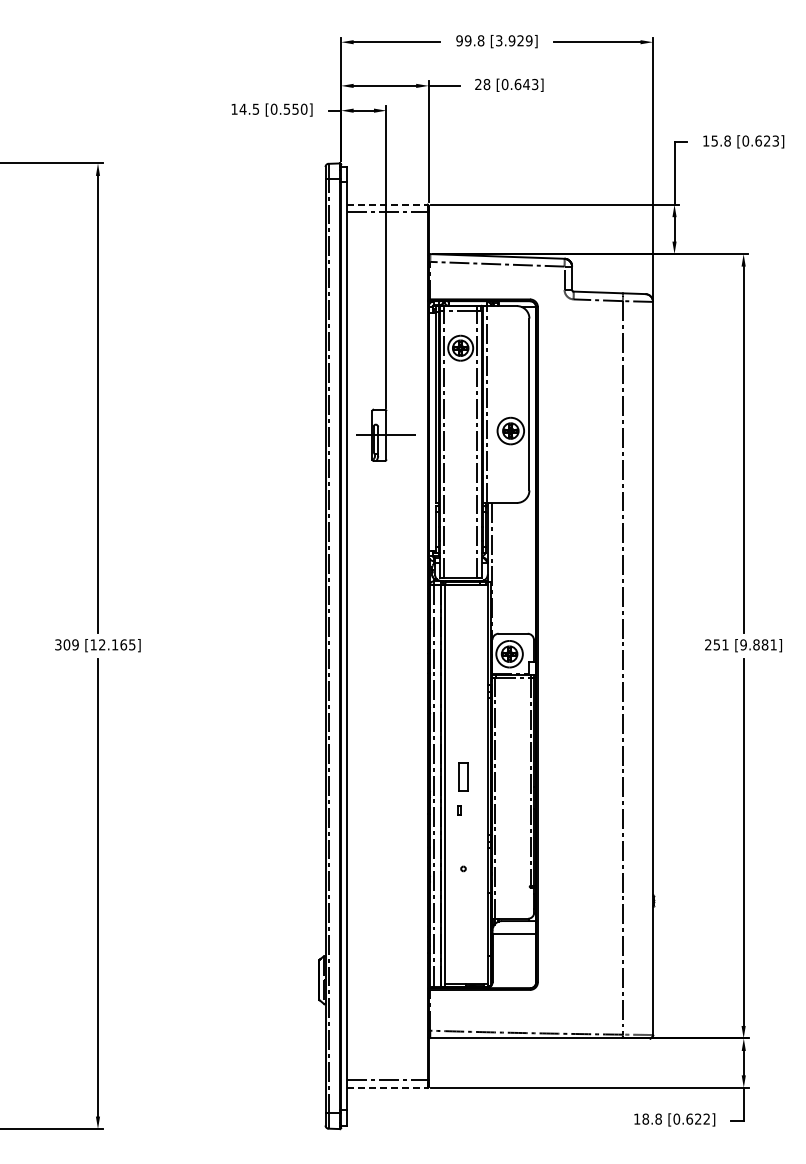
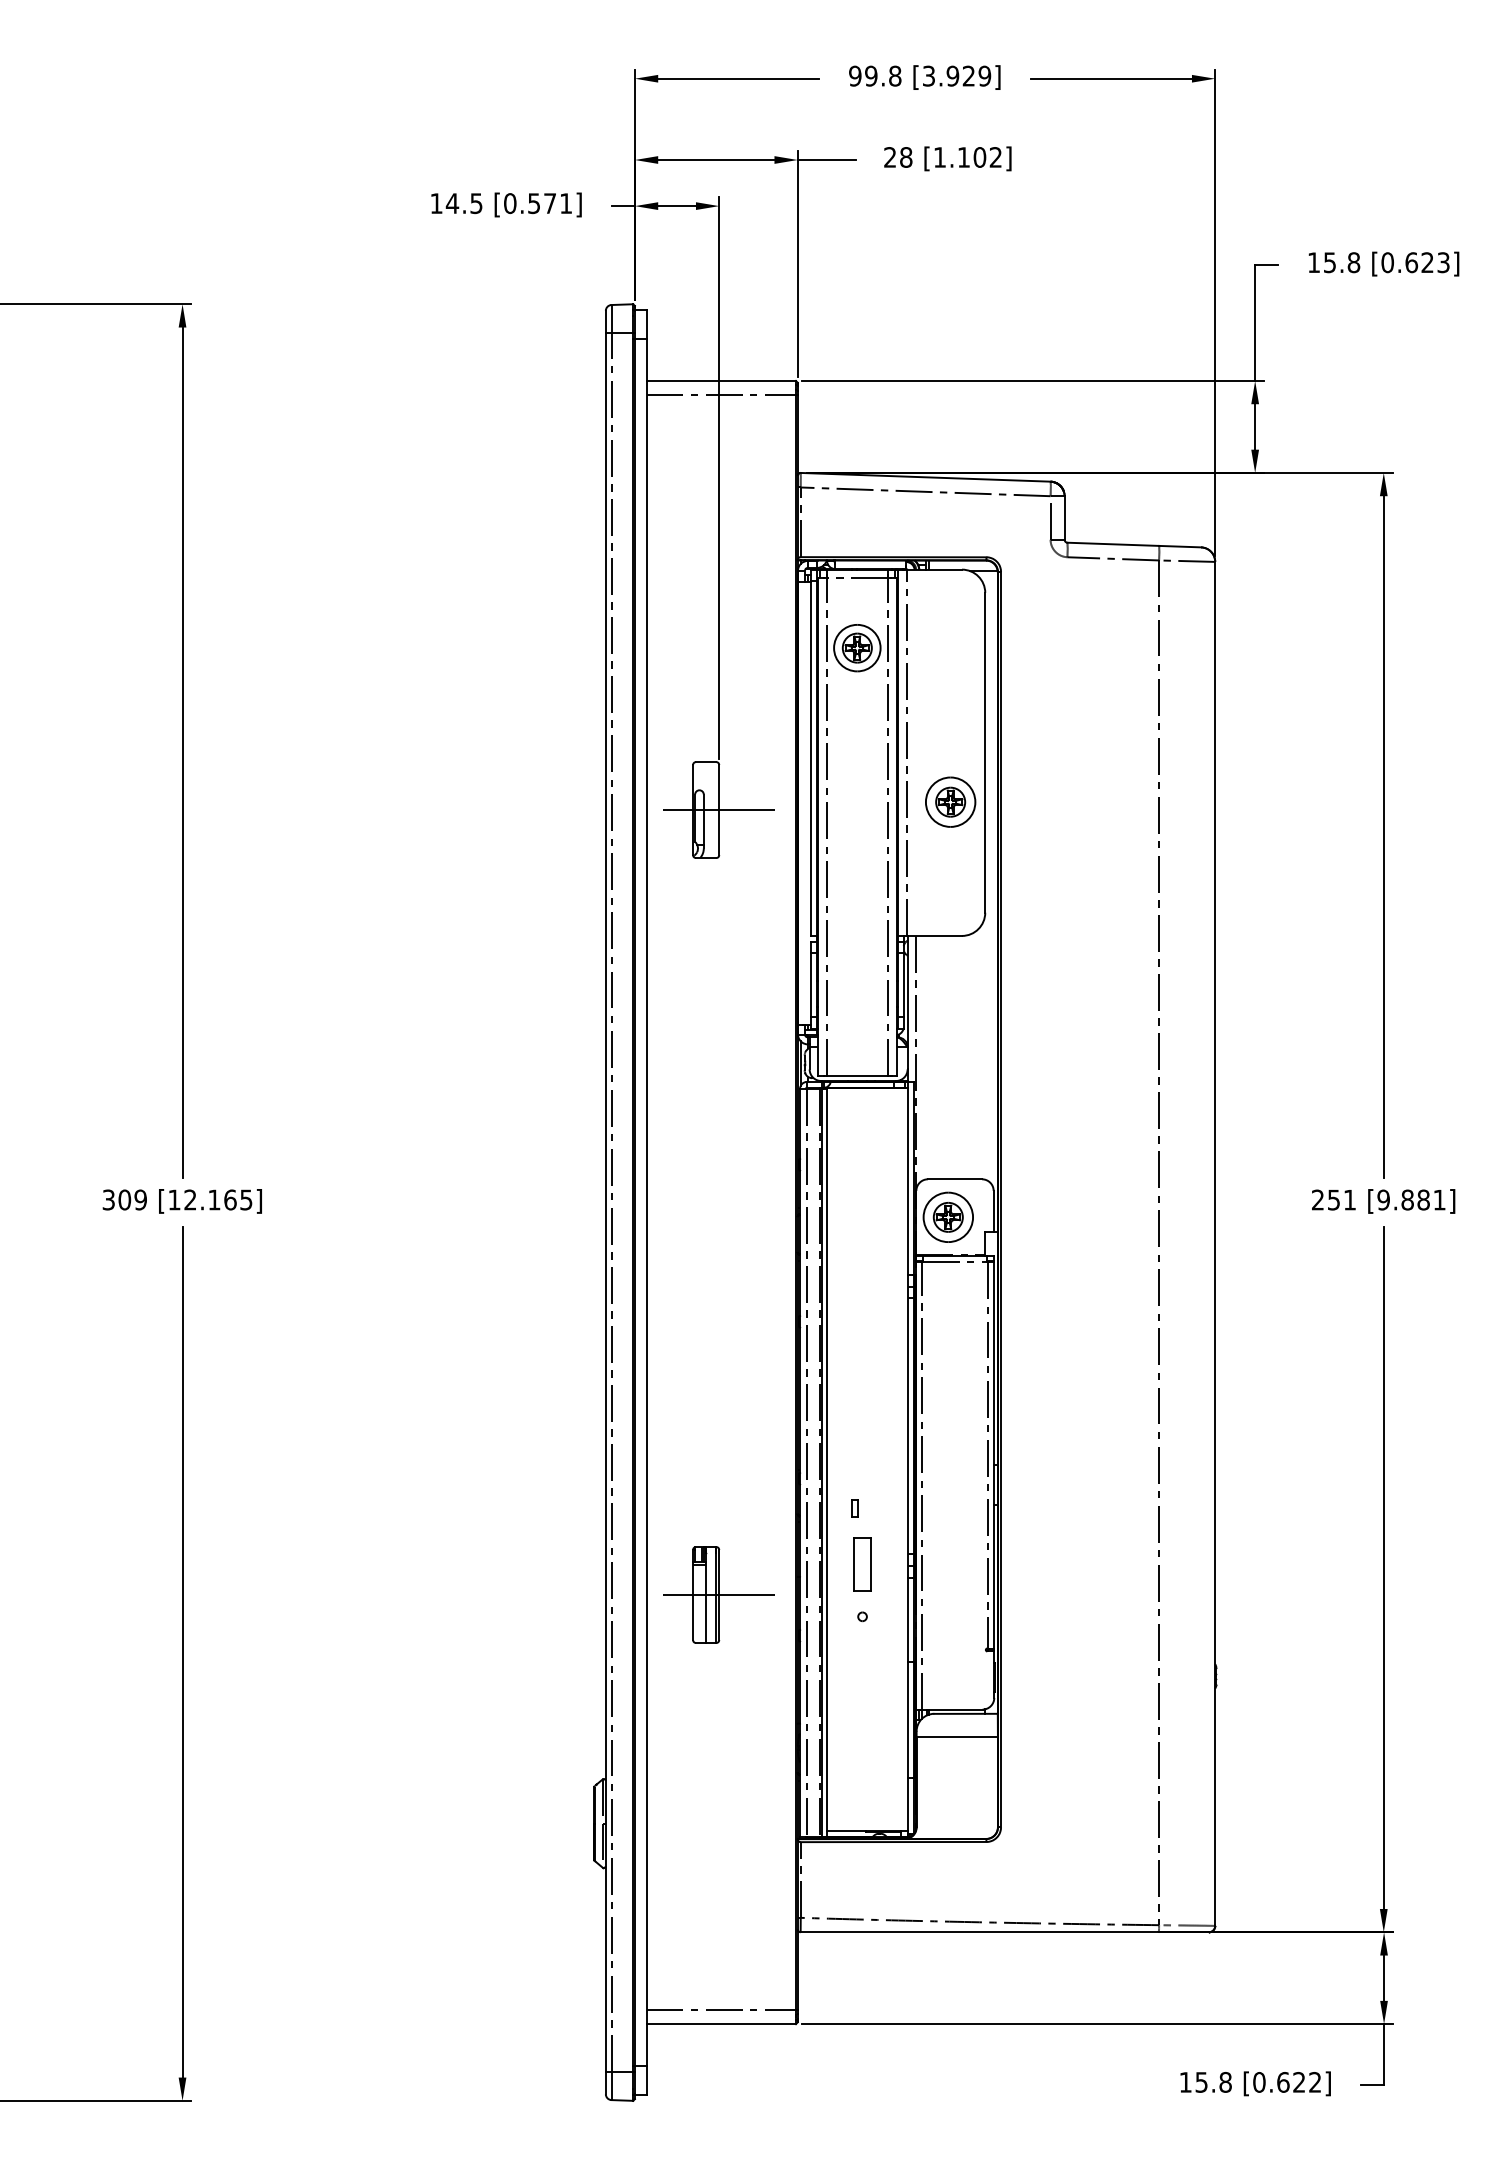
text: (519, 84) -> (966, 157), [0.643] -> [1.102]
text: (299, 108) -> (557, 202), [0.550] -> [0.571]
line: (388, 204) -> (723, 380), dashed -> solid
part: (463, 776) -> (862, 1563), moved
part: (385, 856) -> (717, 1593), added
line: (388, 1087) -> (723, 2023), dashed -> solid
text: (645, 1118) -> (1201, 2081), 18.8 -> 15.8

